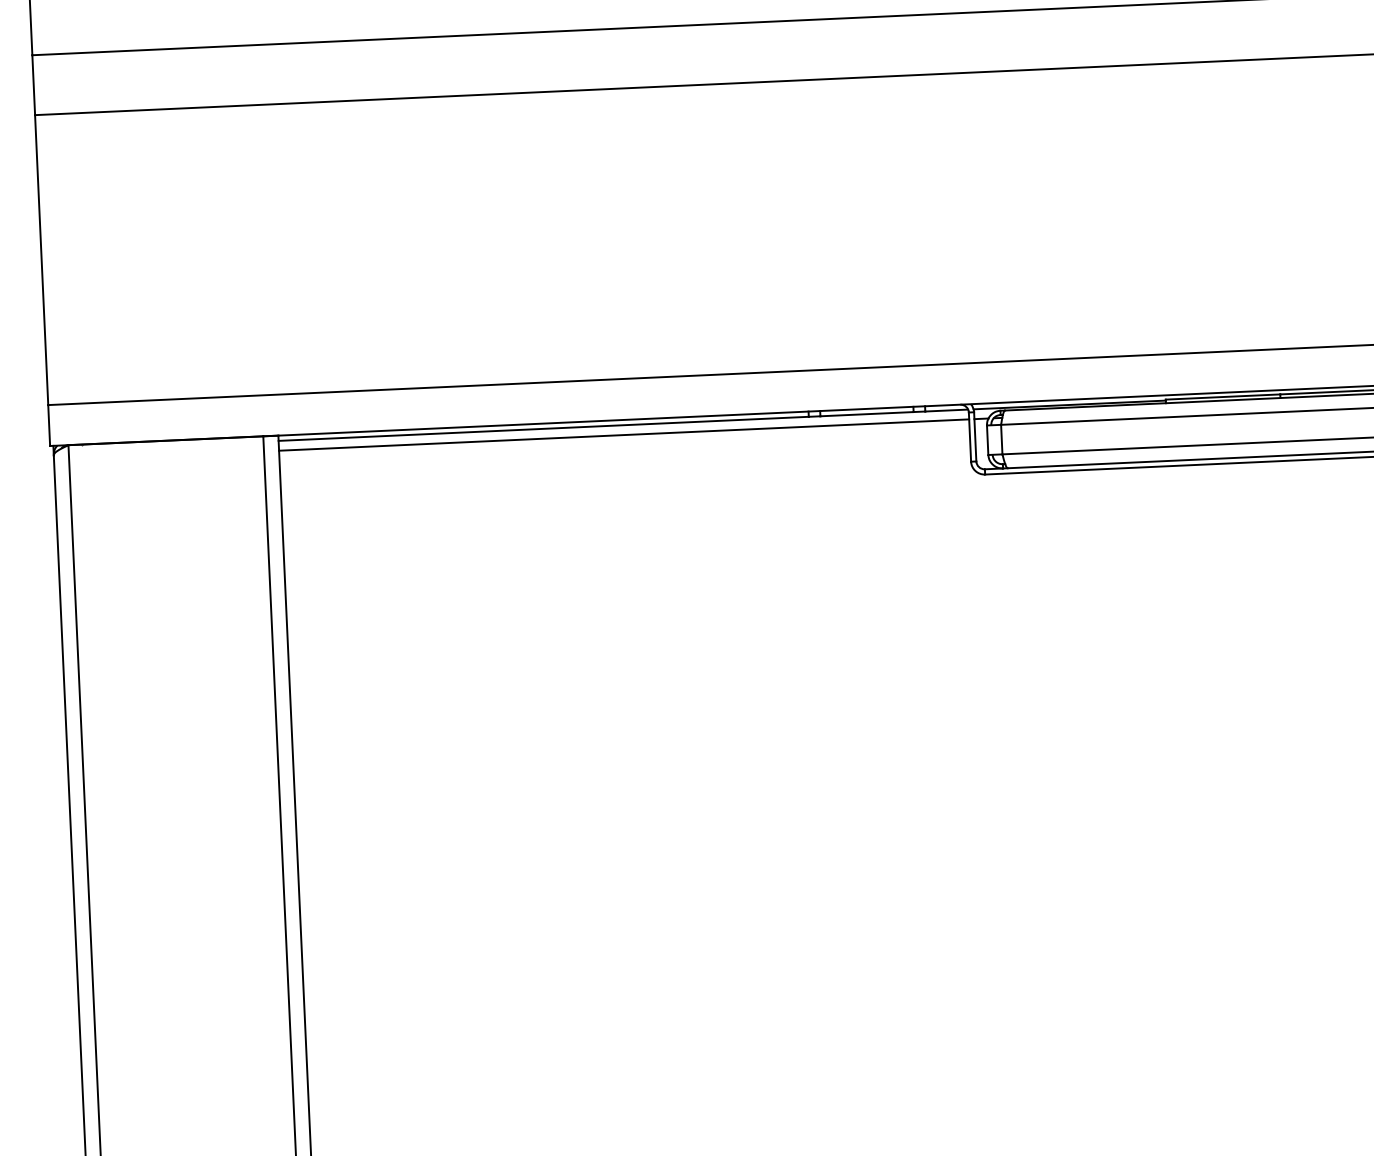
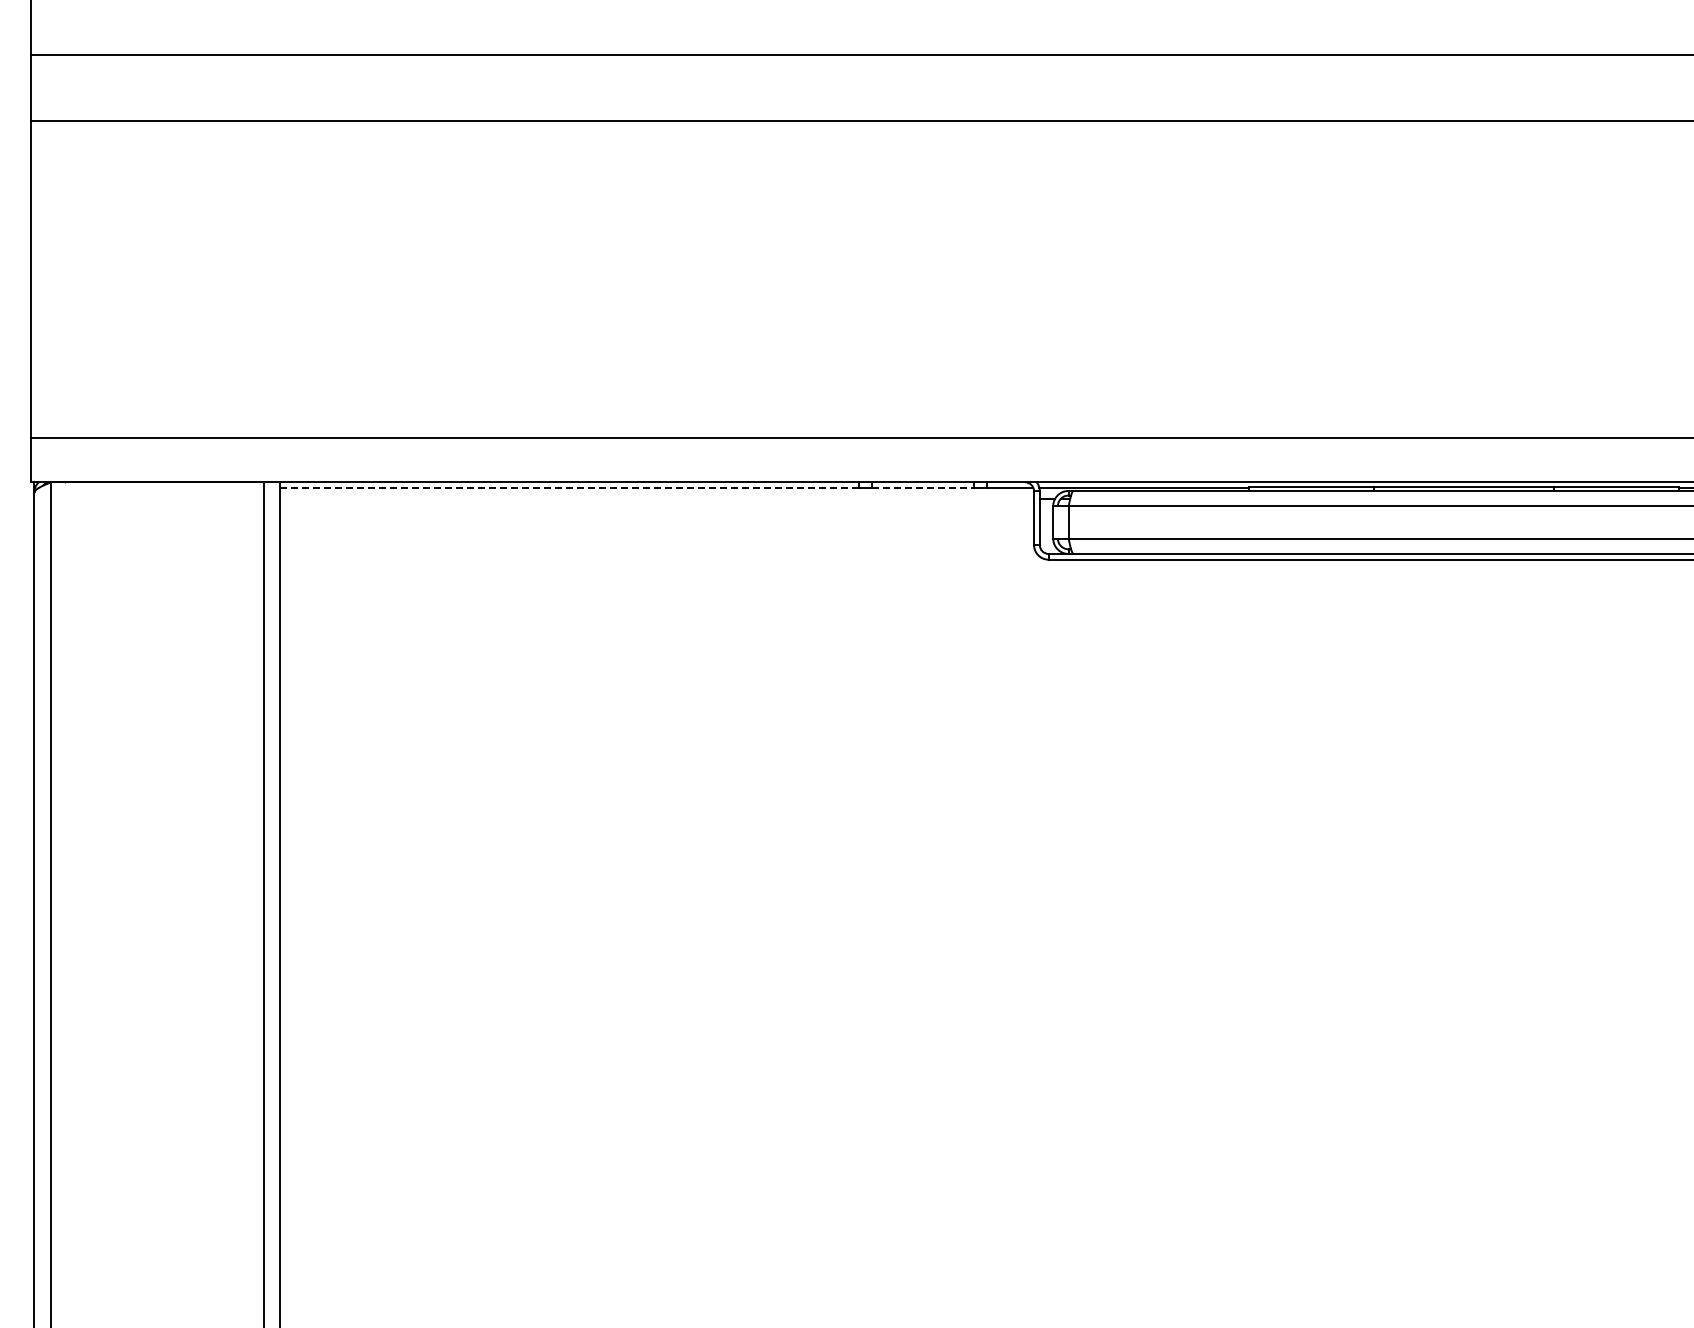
line: (866, 414) -> (922, 488), solid -> dashed
line: (543, 429) -> (569, 488), solid -> dashed
line: (624, 434) -> (657, 498), removed

